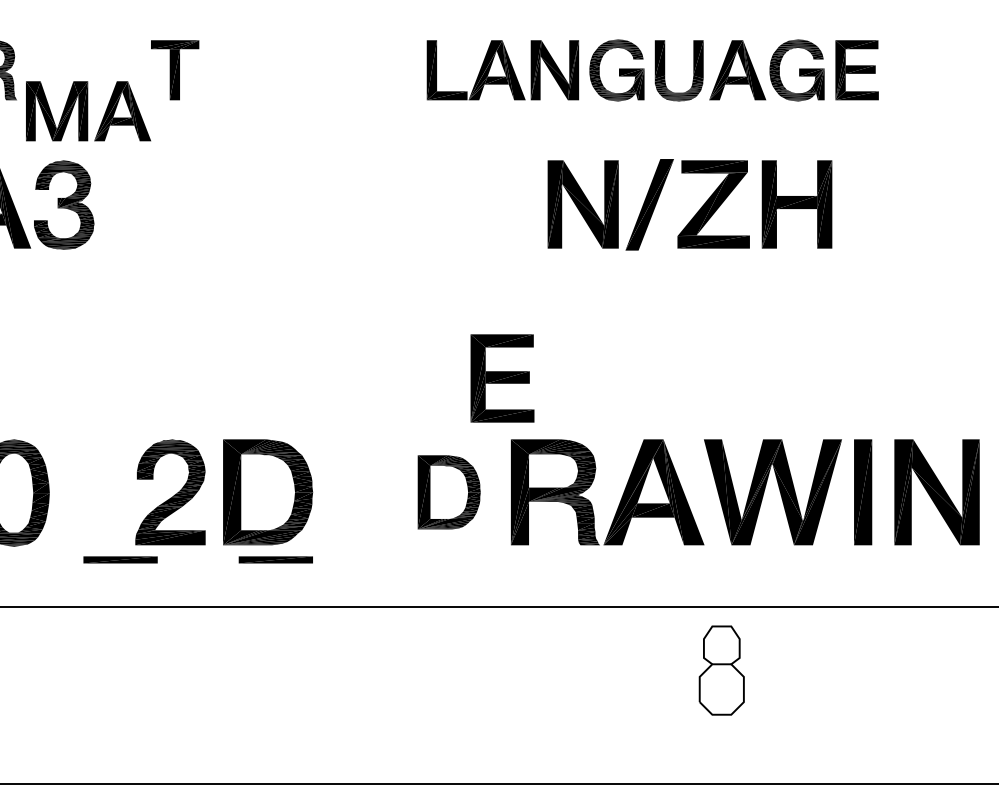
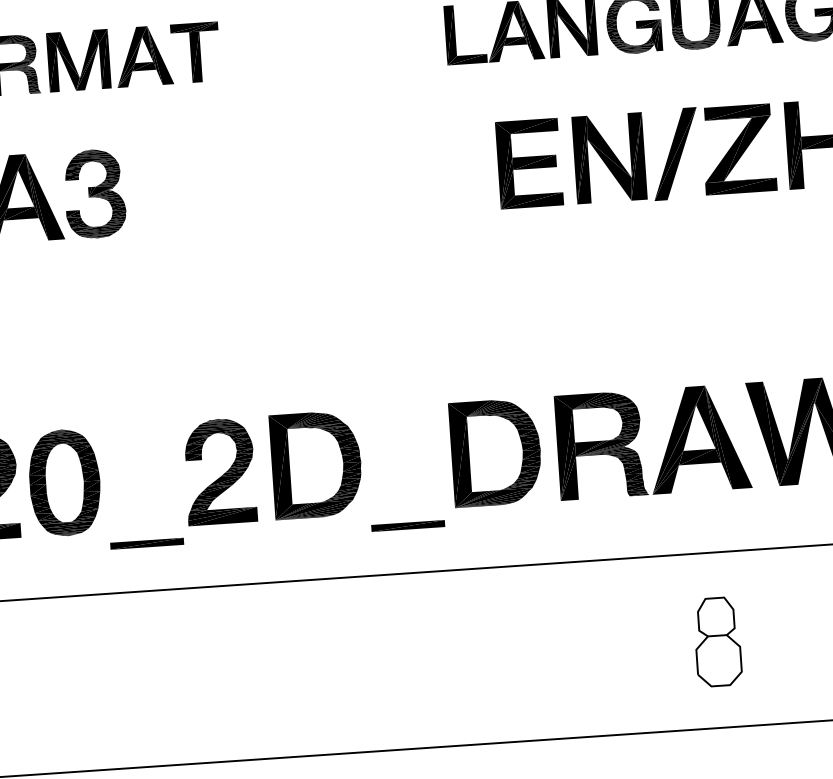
part: (88, 111) -> (110, 58), moved
part: (502, 378) -> (529, 163), moved
part: (449, 492) -> (496, 452), size x1.43
part: (120, 559) -> (147, 543), moved
part: (275, 559) -> (407, 525), moved
part: (721, 670) -> (717, 641), moved

